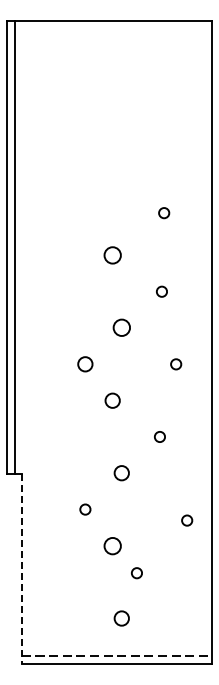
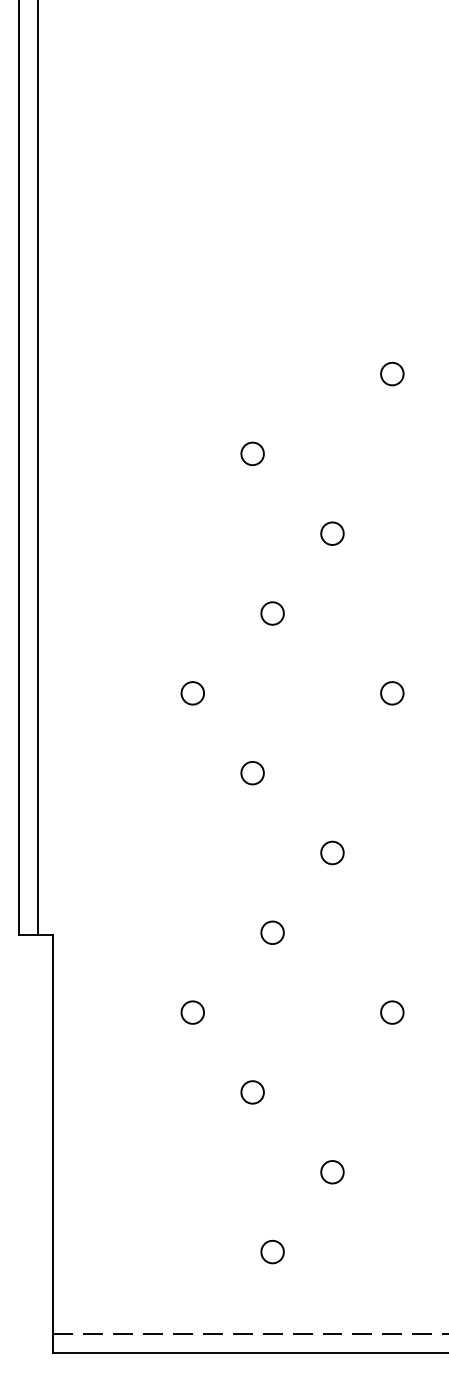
circle: (164, 213) -> (393, 374), moved
circle: (112, 255) -> (252, 454), size x0.62
circle: (161, 291) -> (331, 533), moved
circle: (121, 328) -> (272, 614), size x0.62
circle: (85, 364) -> (192, 693), size x0.71
circle: (112, 400) -> (252, 772), size x0.71
circle: (159, 436) -> (331, 851), moved
circle: (121, 473) -> (272, 933), size x0.71
circle: (187, 520) -> (393, 1012), moved
circle: (112, 545) -> (252, 1091), size x0.62
line: (21, 569) -> (52, 1144), dashed -> solid
circle: (136, 573) -> (331, 1172), moved
circle: (121, 618) -> (272, 1252), size x0.71

